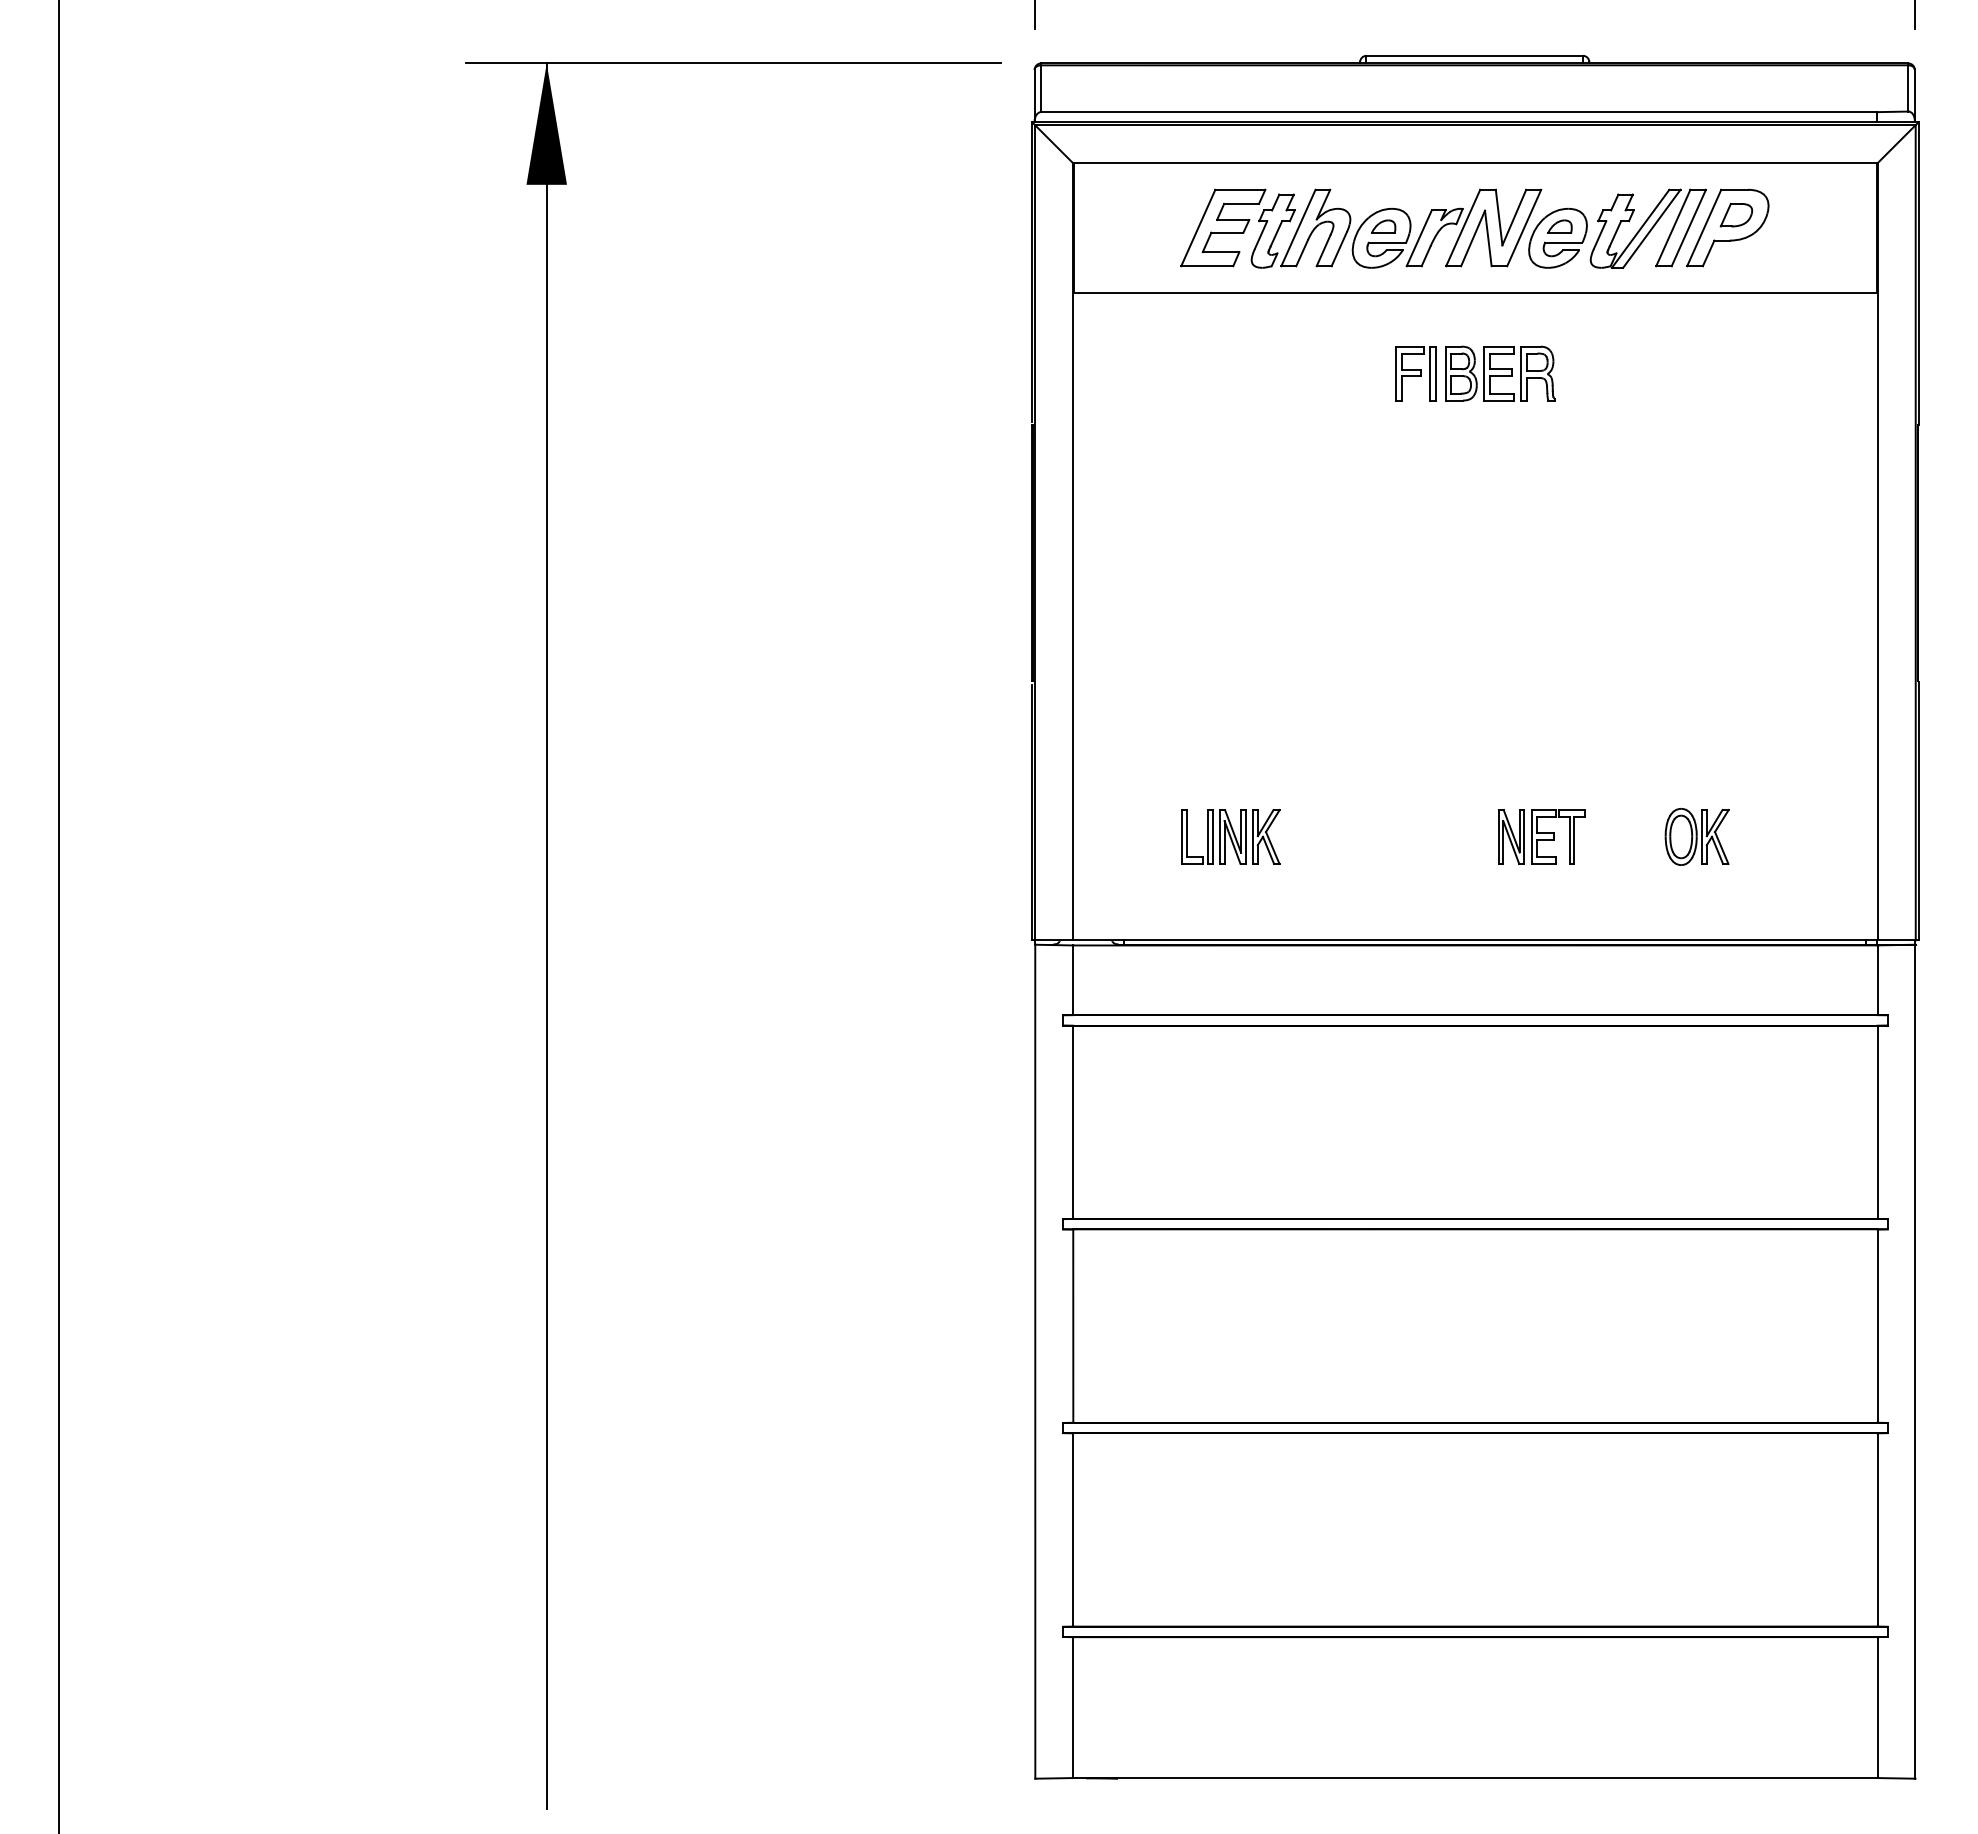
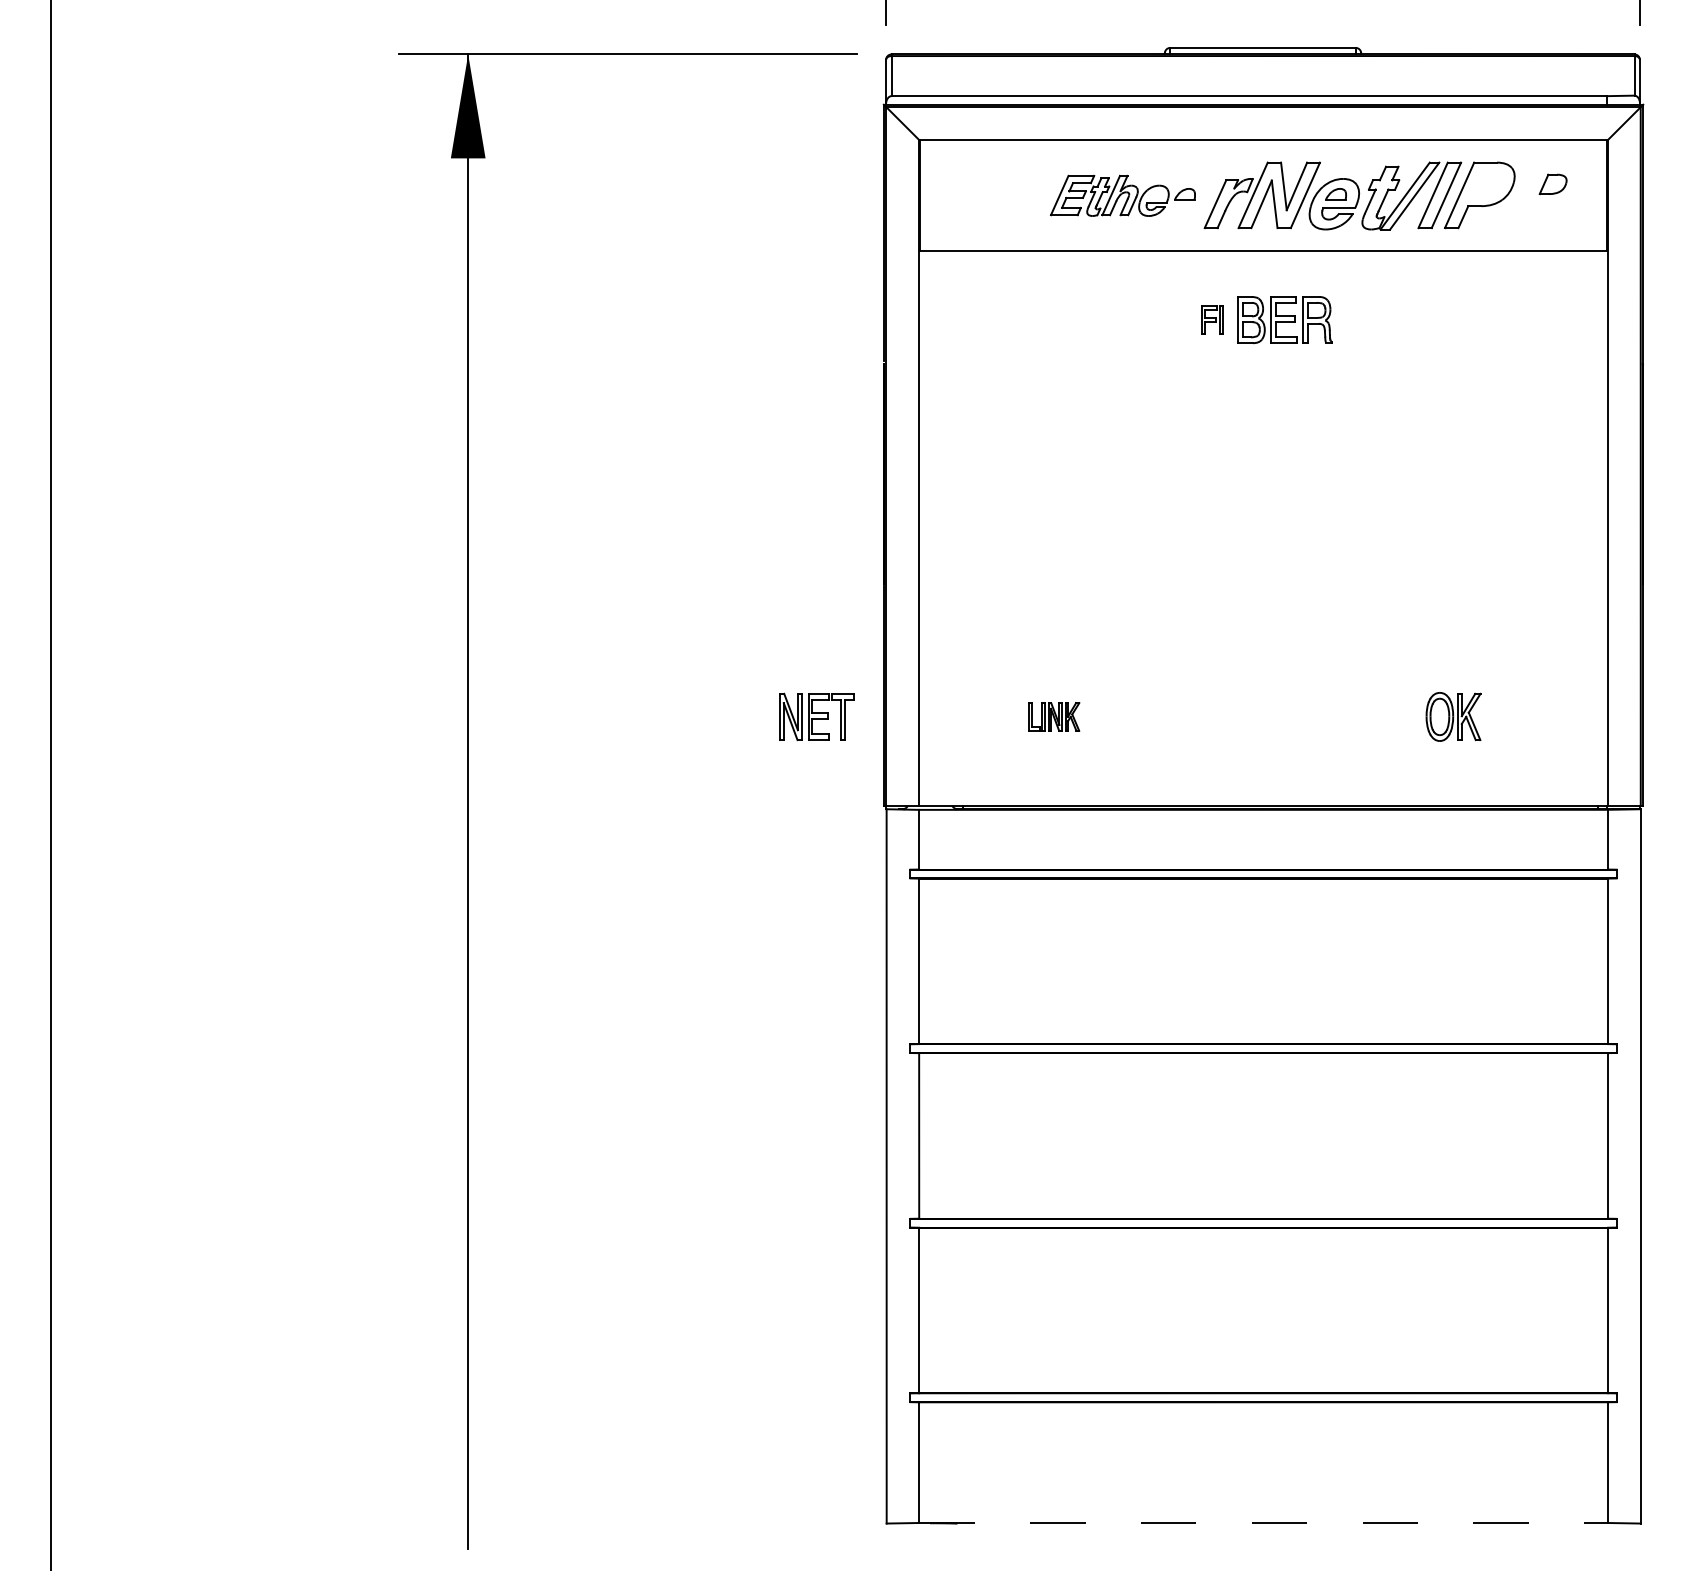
part: (1736, 214) -> (1553, 183), moved
part: (1295, 228) -> (1109, 195), size x0.6
part: (1415, 373) -> (1212, 319), size x0.6
part: (1230, 836) -> (1053, 716), size x0.6
part: (1541, 836) -> (816, 716), moved
line: (1475, 1778) -> (1263, 1523), solid -> dashed

